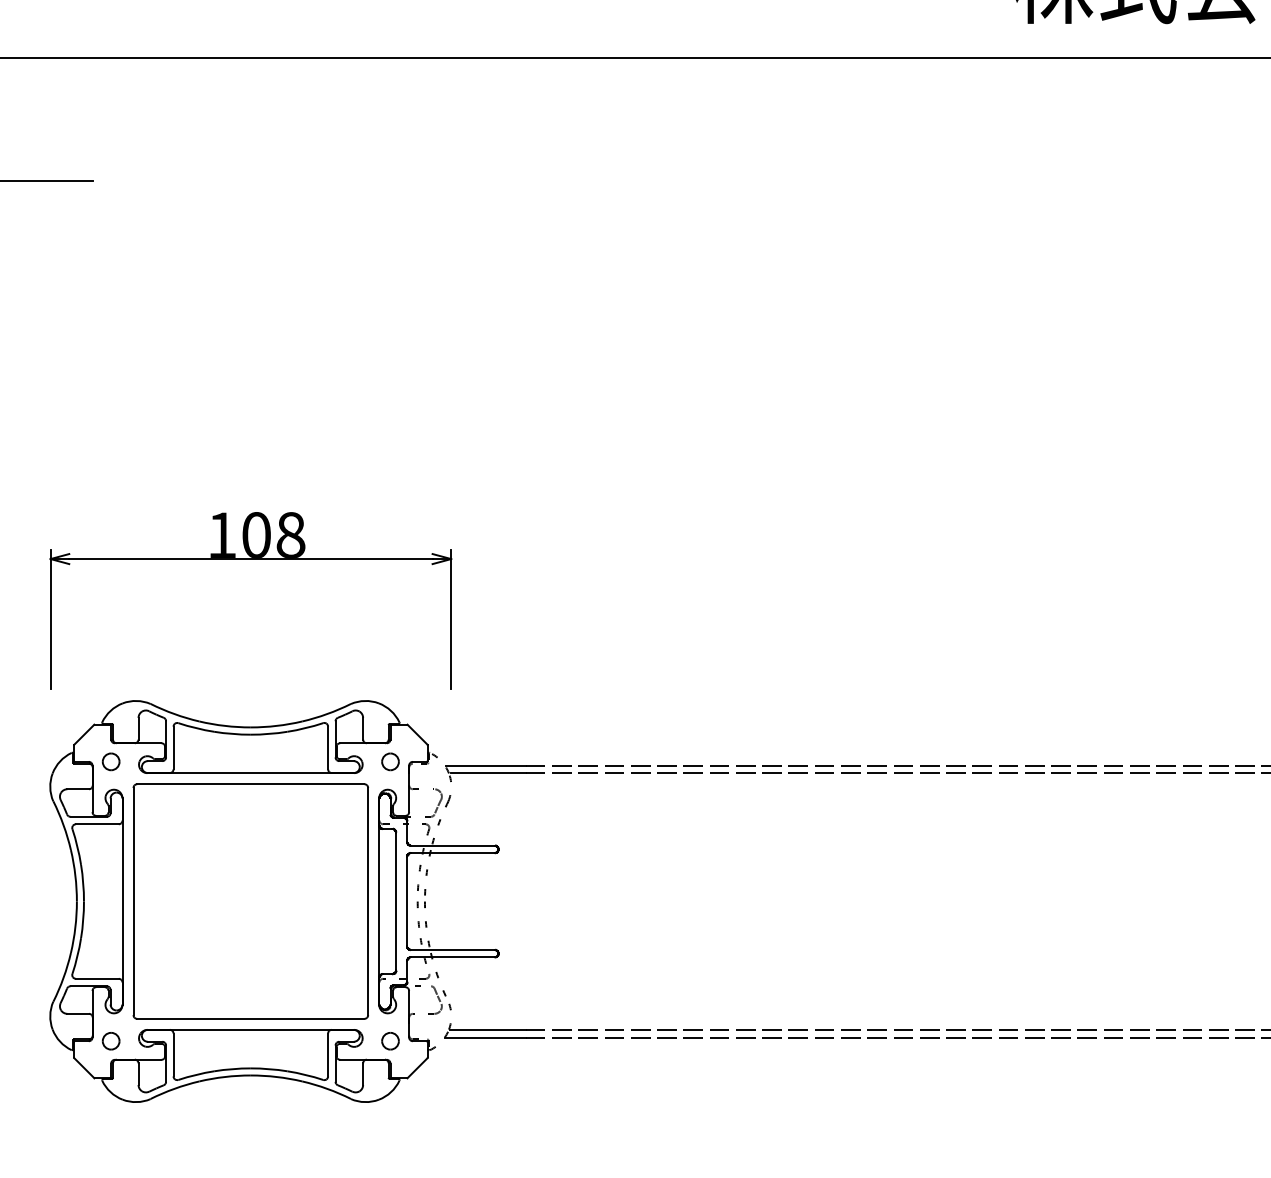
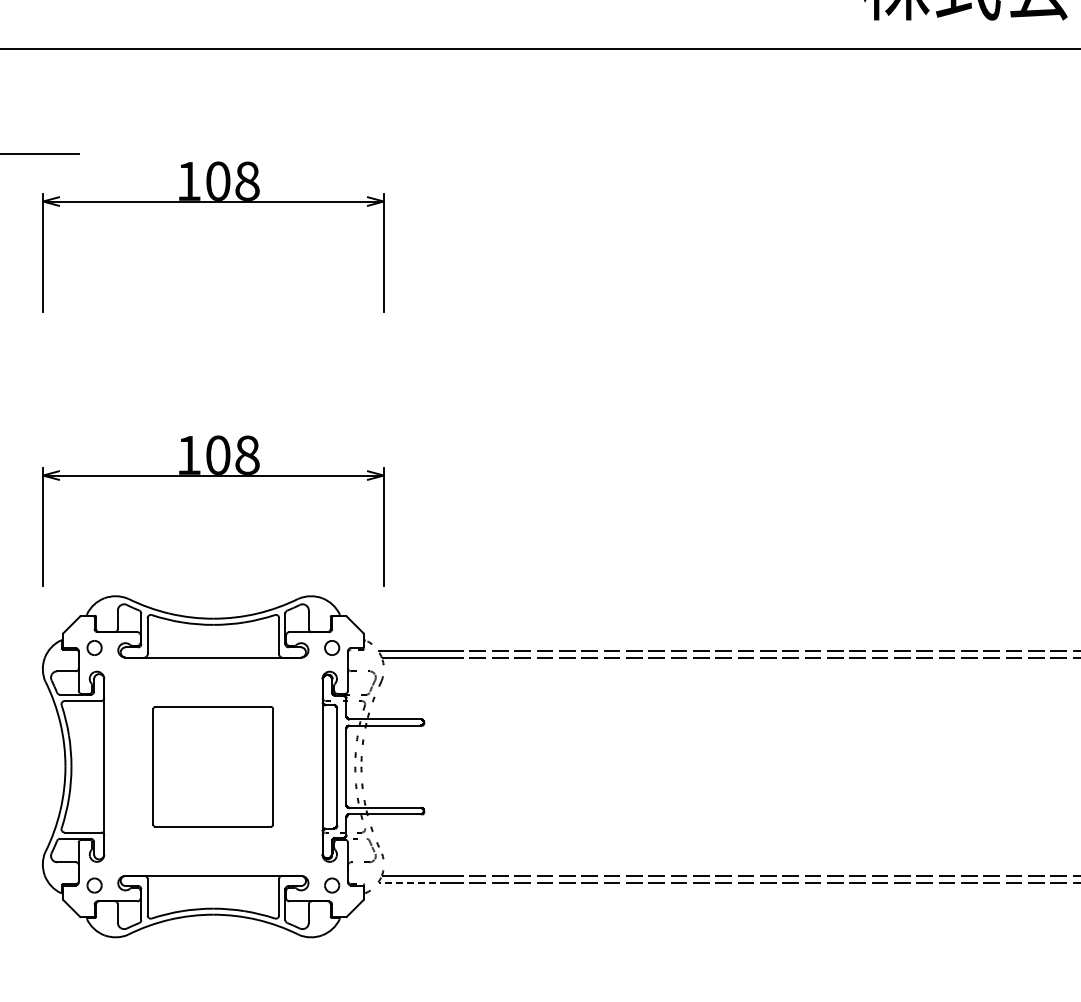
part: (250, 237) -> (213, 202), added
part: (249, 901) -> (212, 766), size x0.6
line: (484, 1037) -> (412, 882), solid -> dashed

